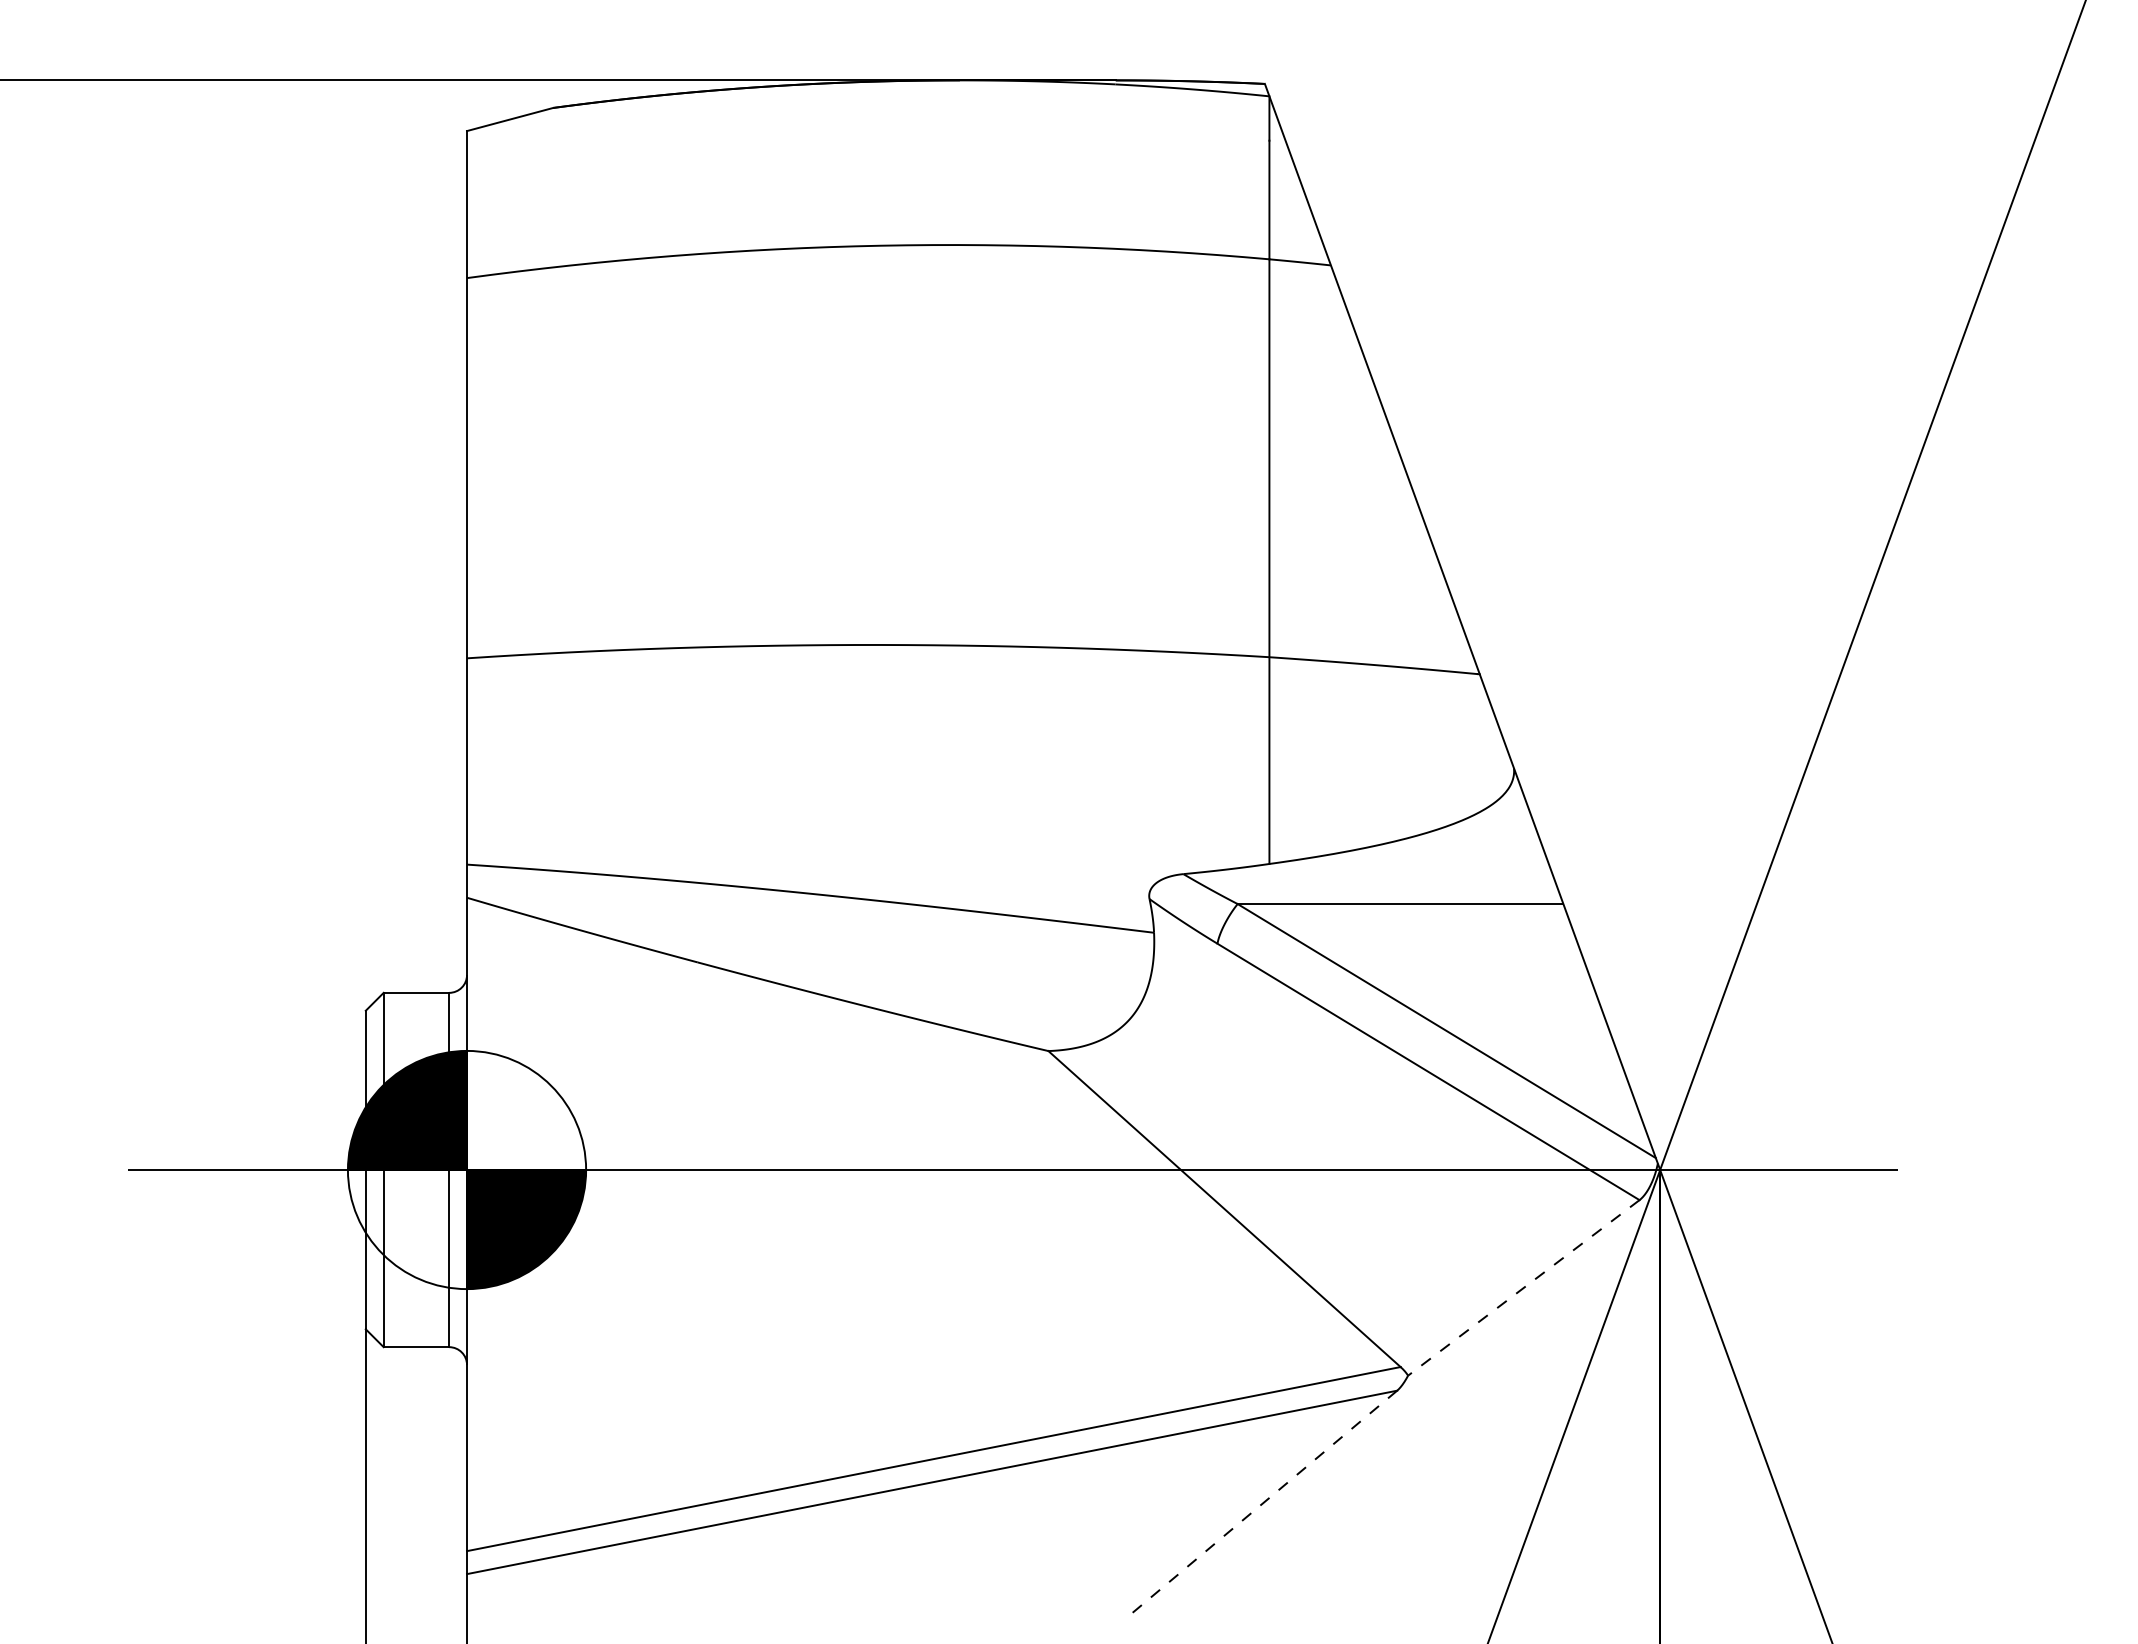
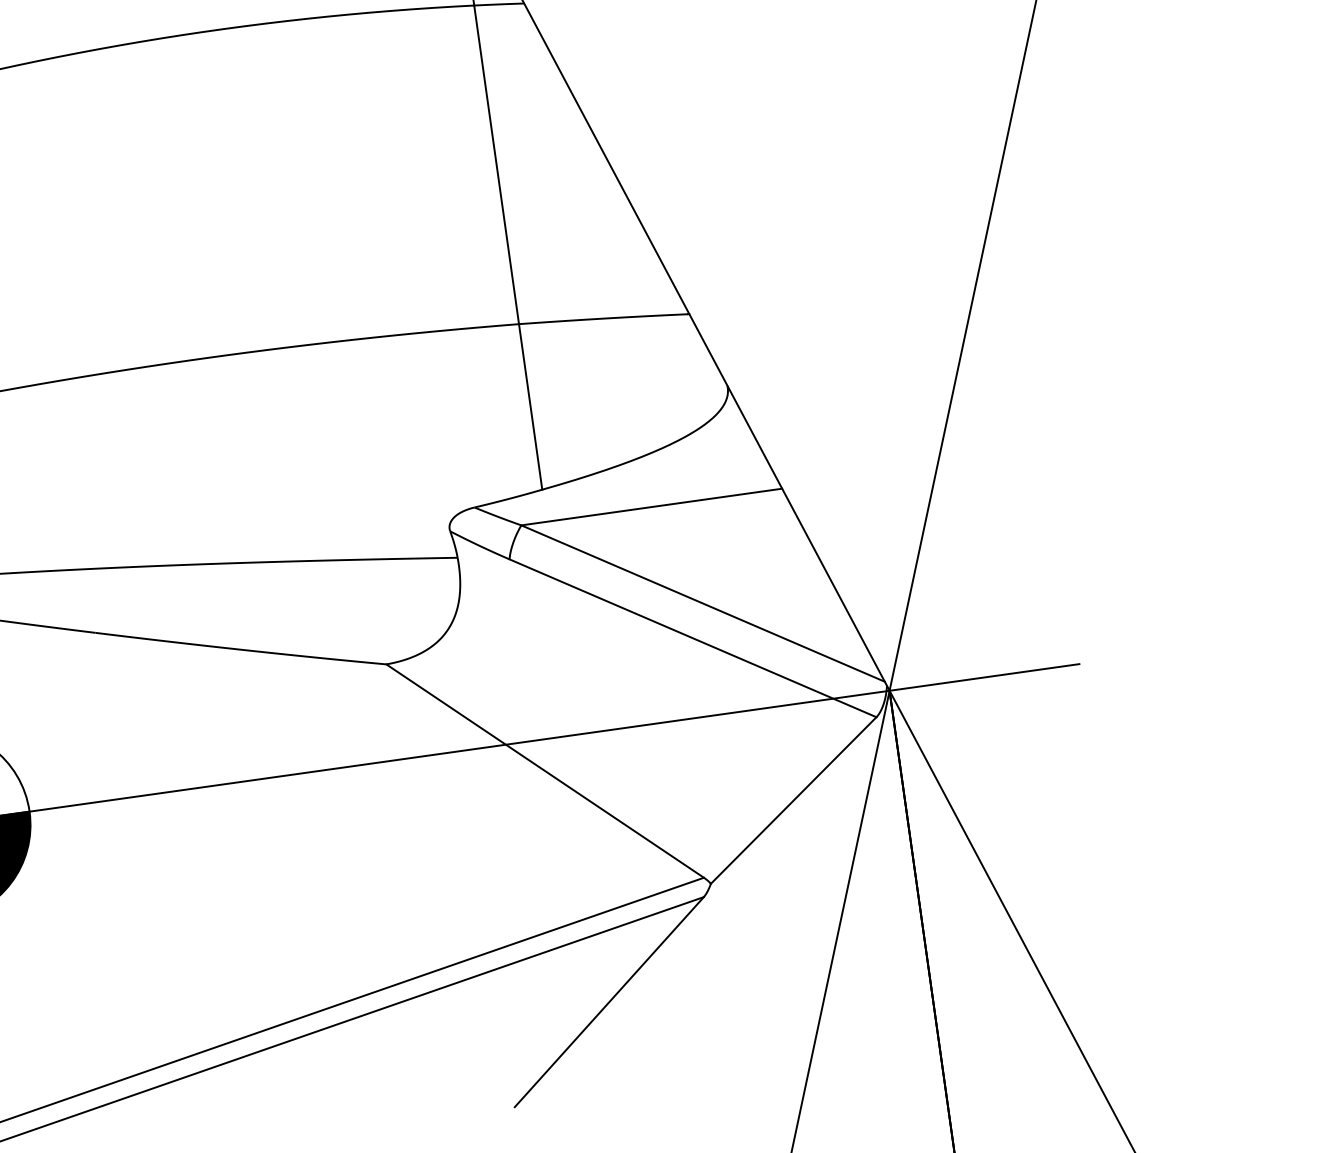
line: (1523, 1288) -> (793, 801), dashed -> solid
line: (1263, 1503) -> (609, 1002), dashed -> solid

